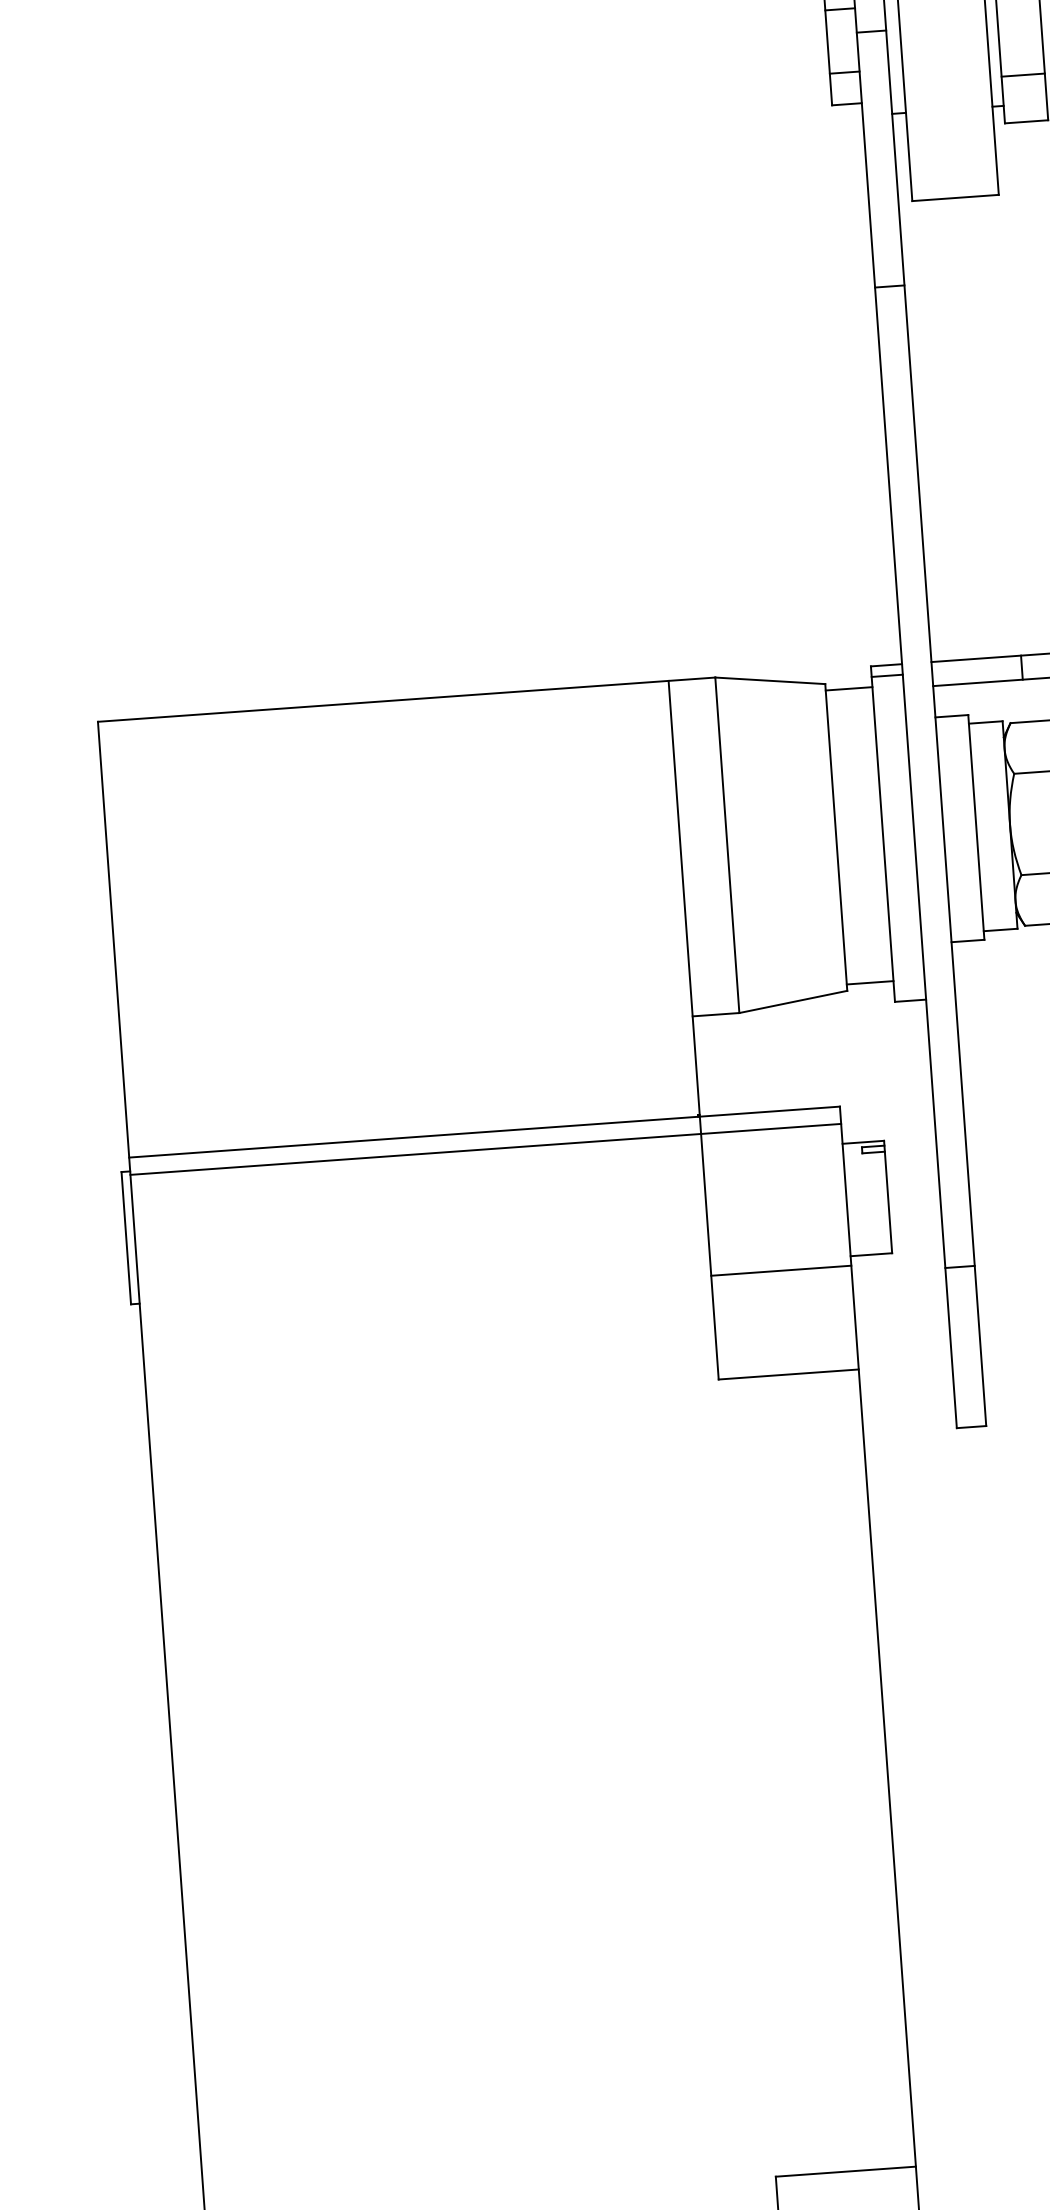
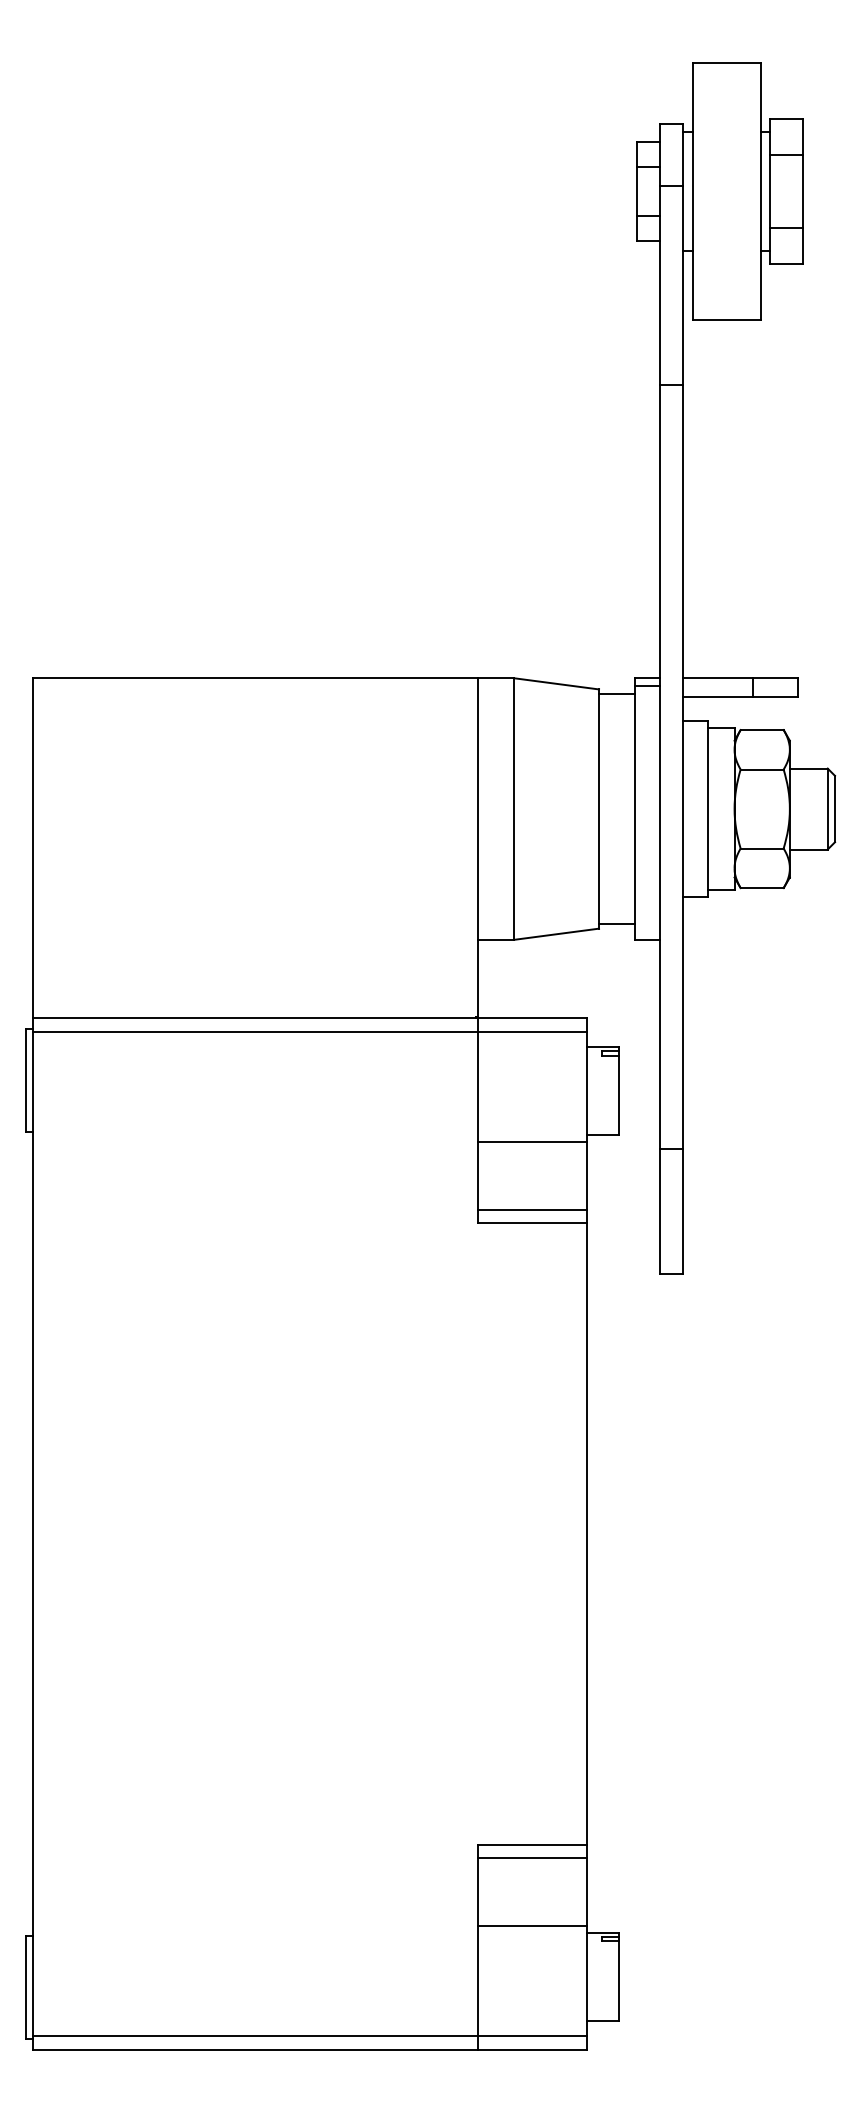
line: (786, 1357) -> (531, 1209), added
line: (846, 2189) -> (531, 1858), added

